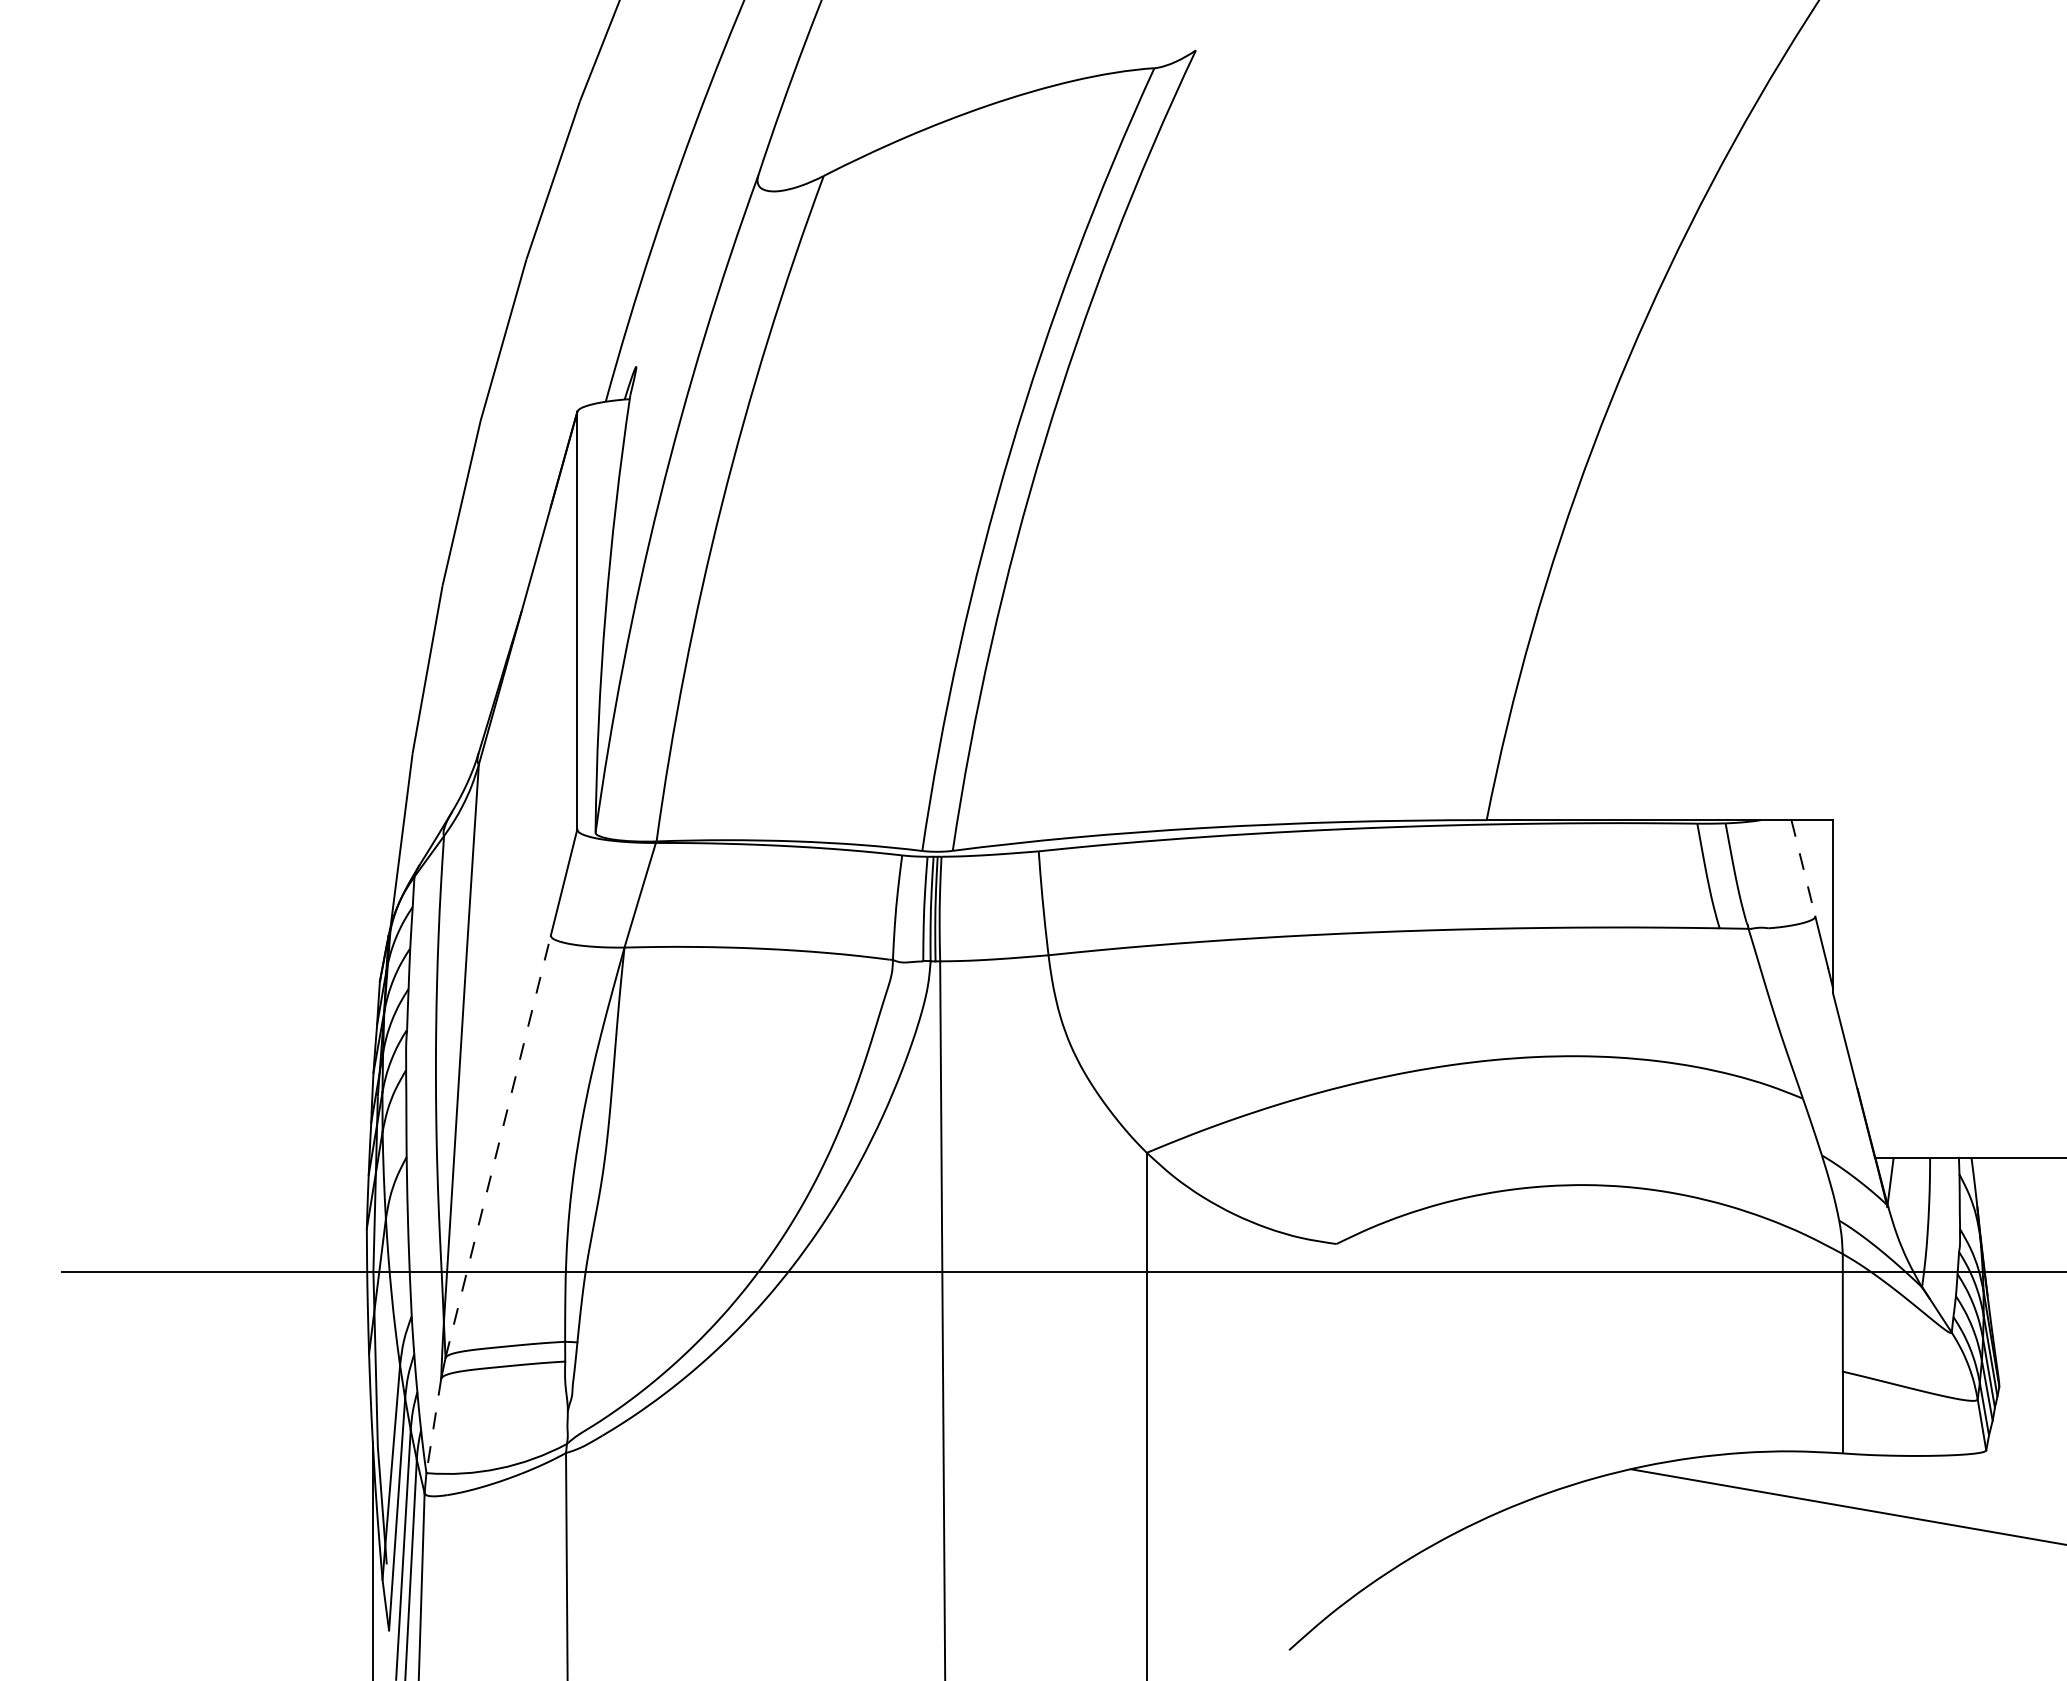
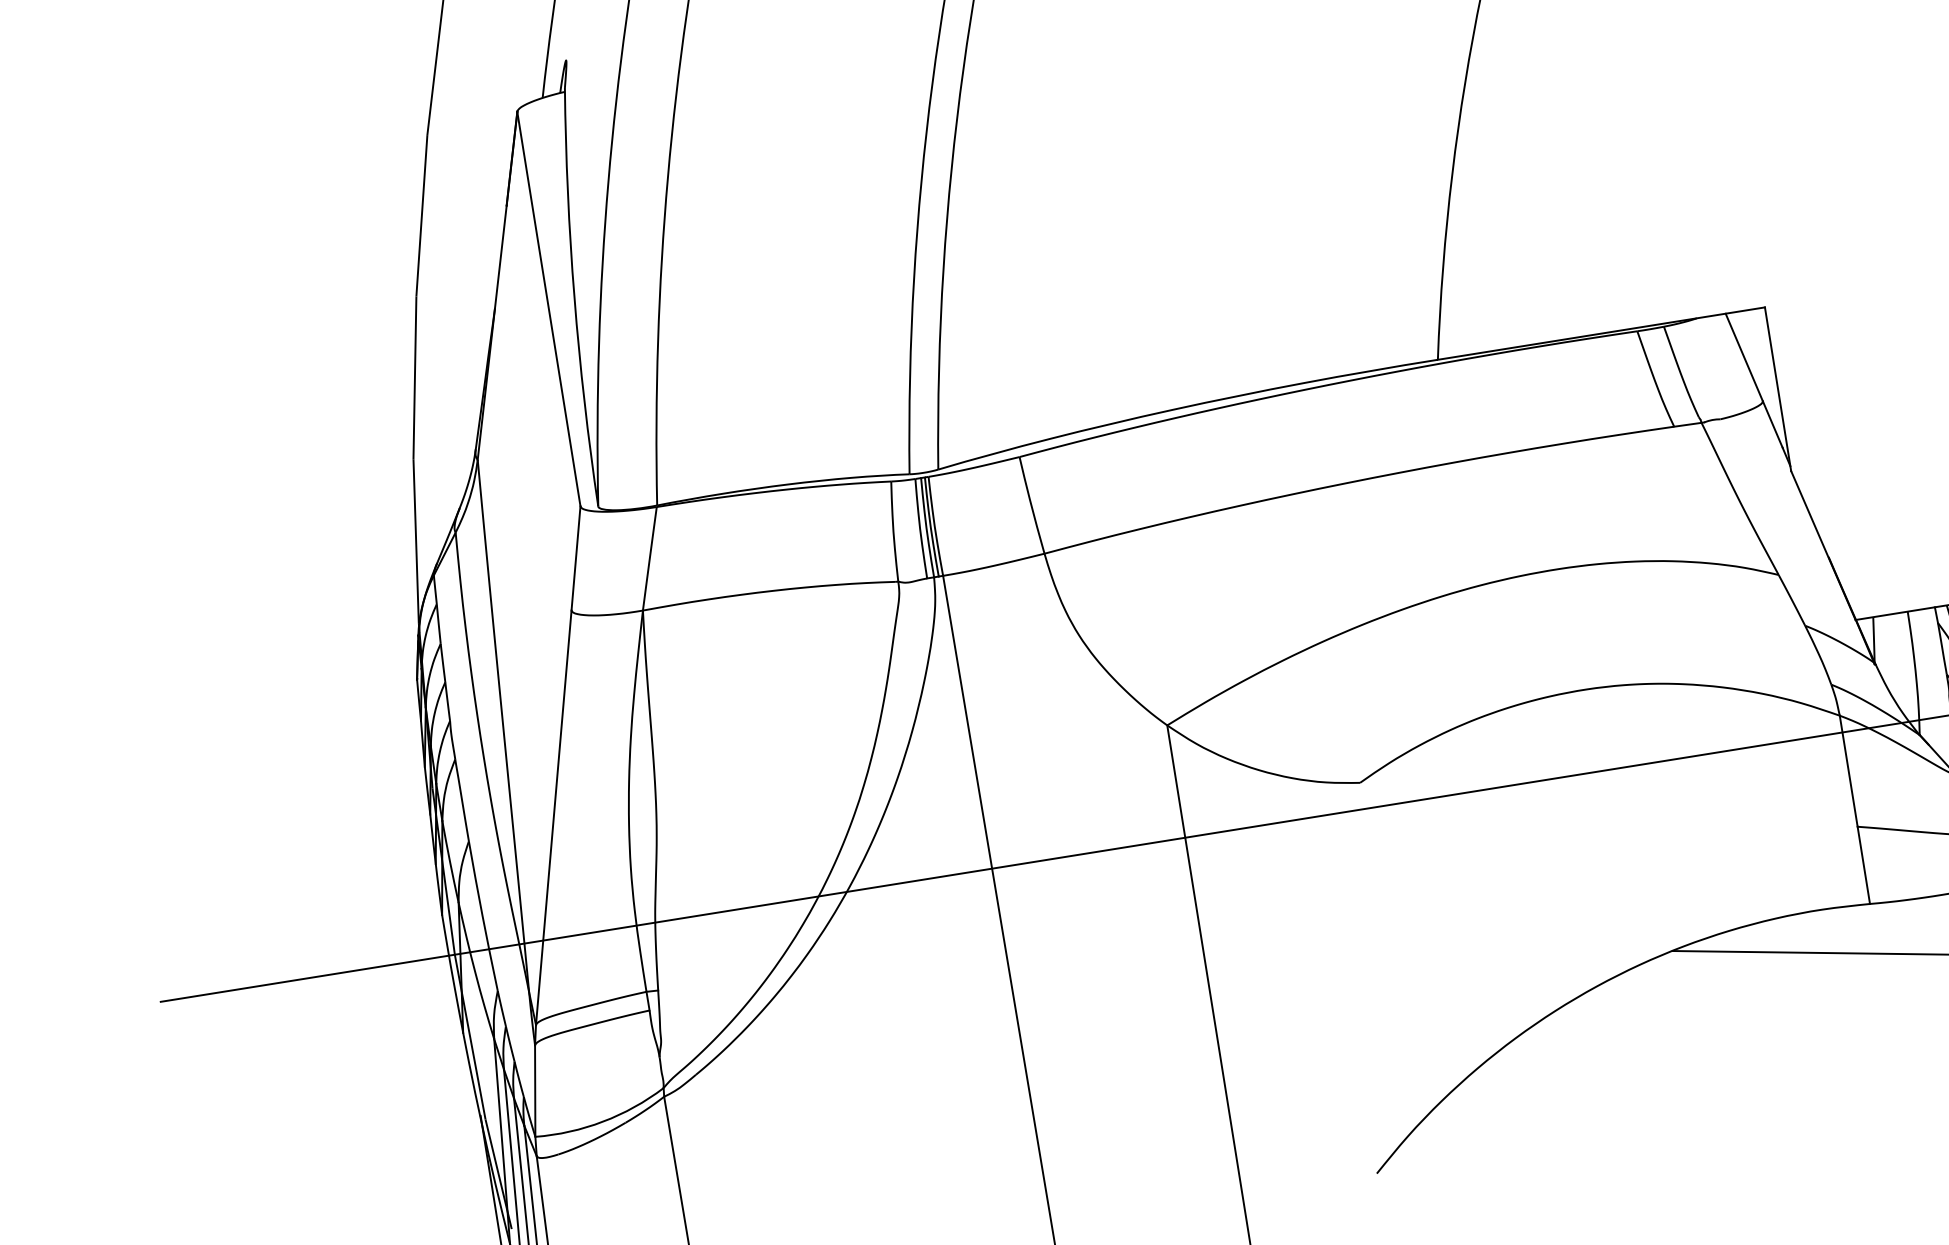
line: (1803, 868) -> (1744, 357), dashed -> solid
line: (498, 1146) -> (554, 817), dashed -> solid
line: (433, 1425) -> (534, 1090), dashed -> solid

